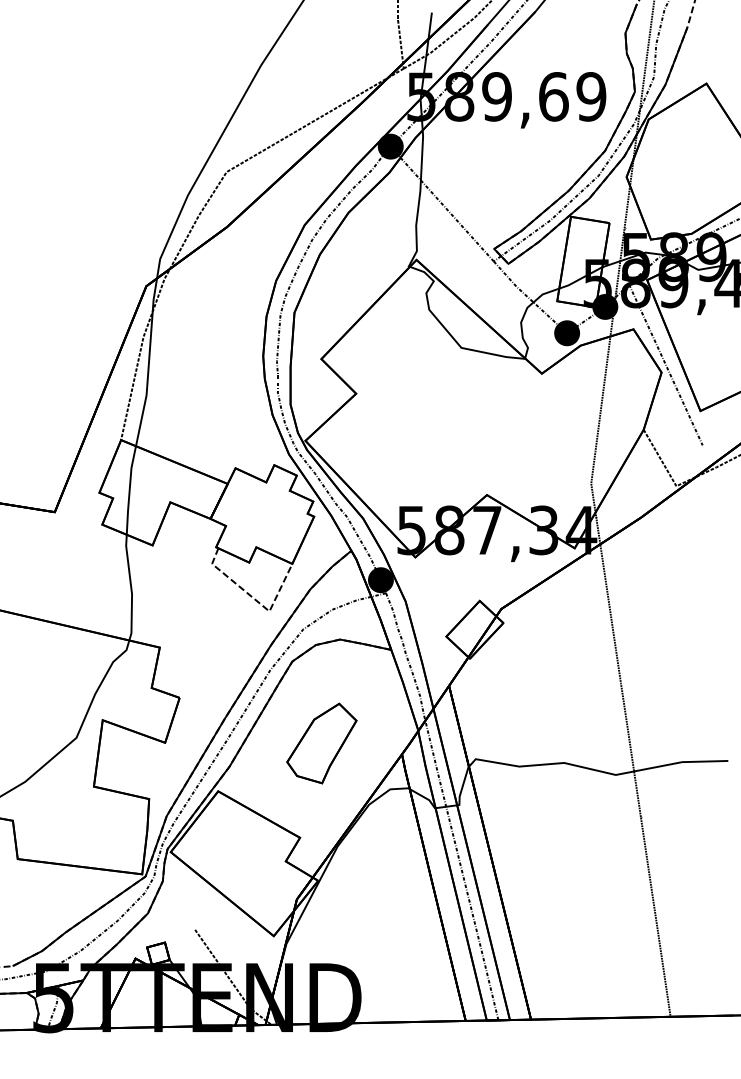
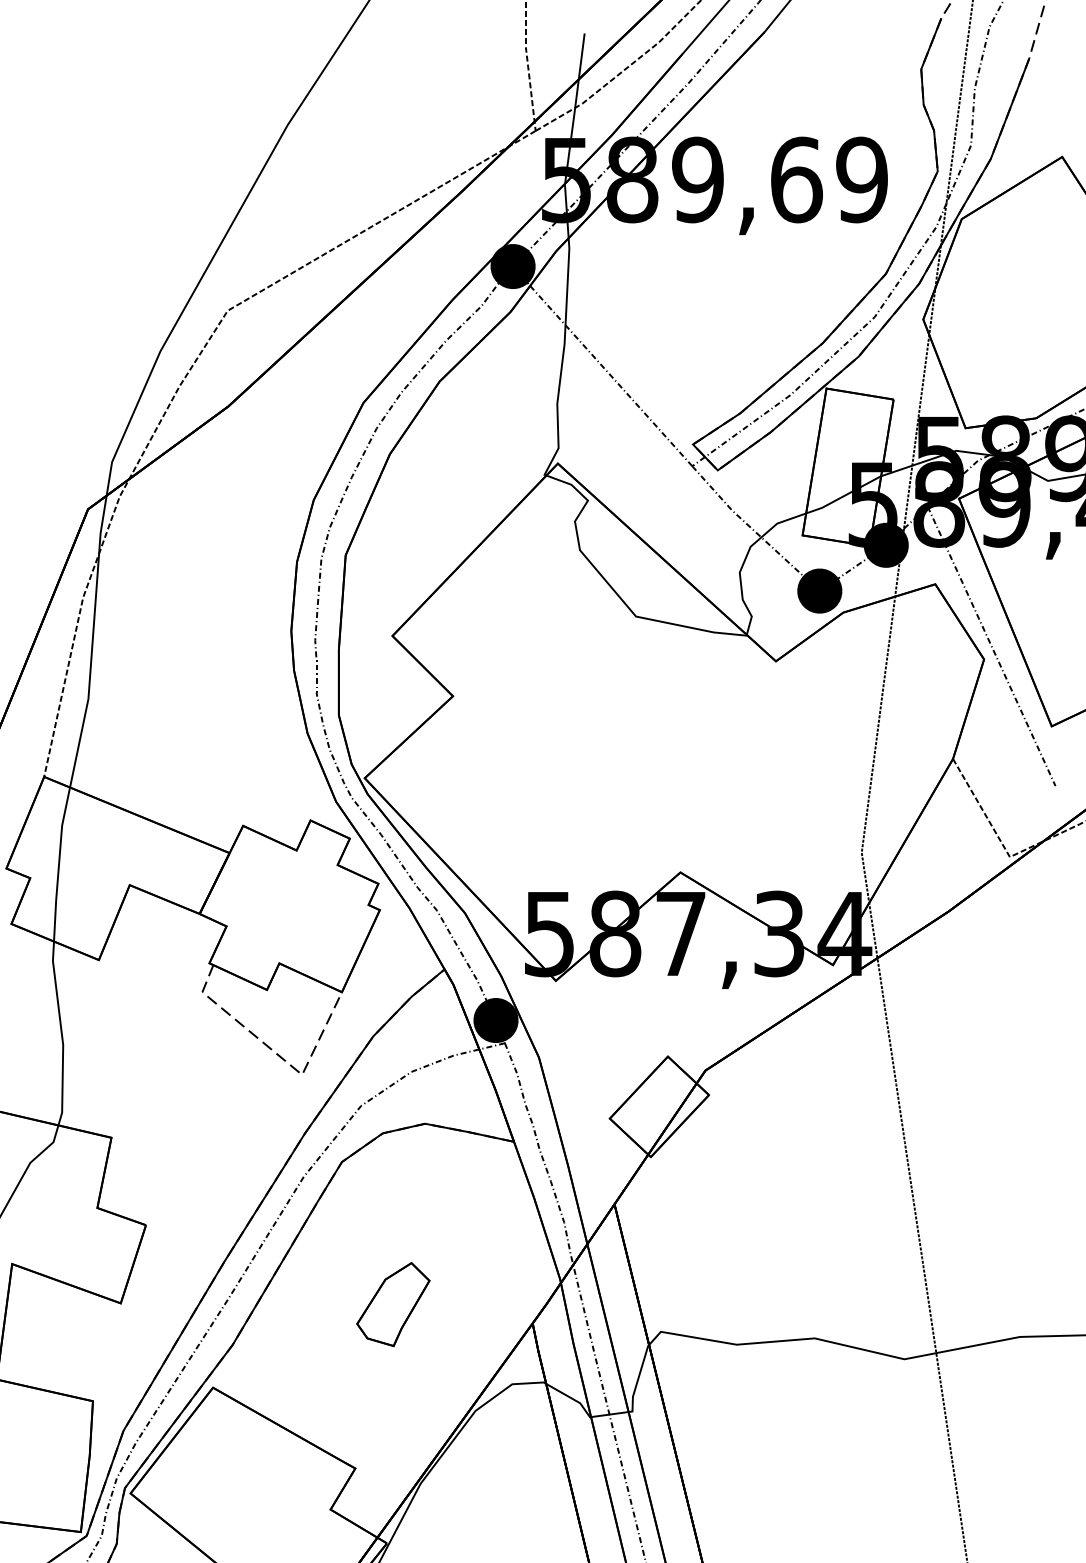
part: (321, 743) -> (392, 1304), size x0.6

